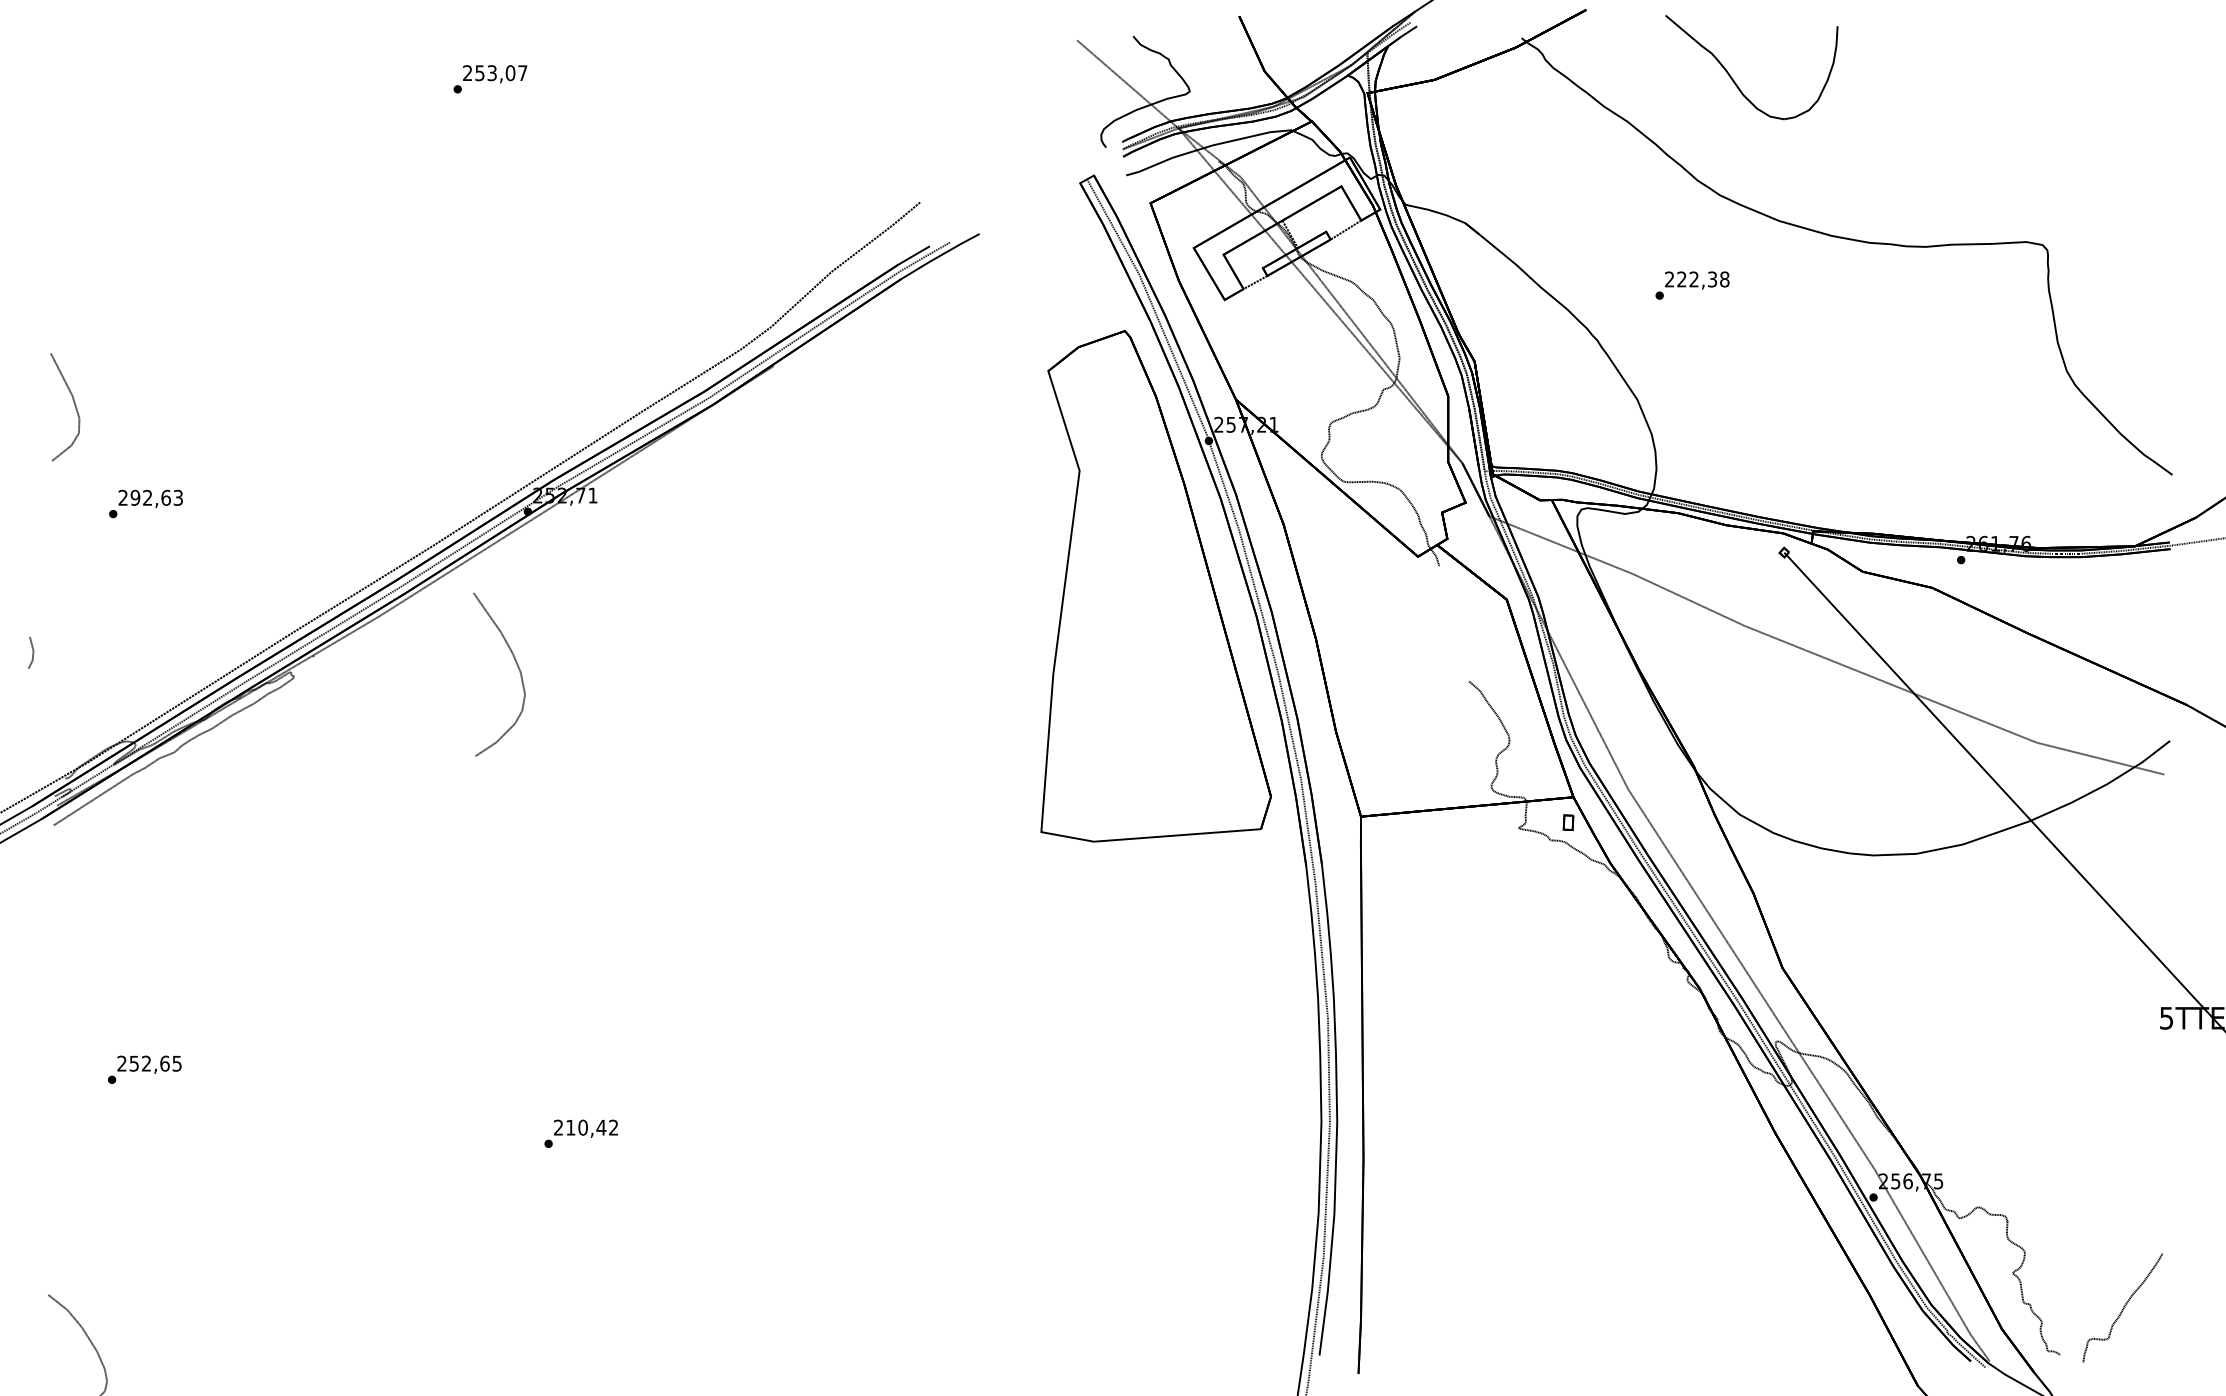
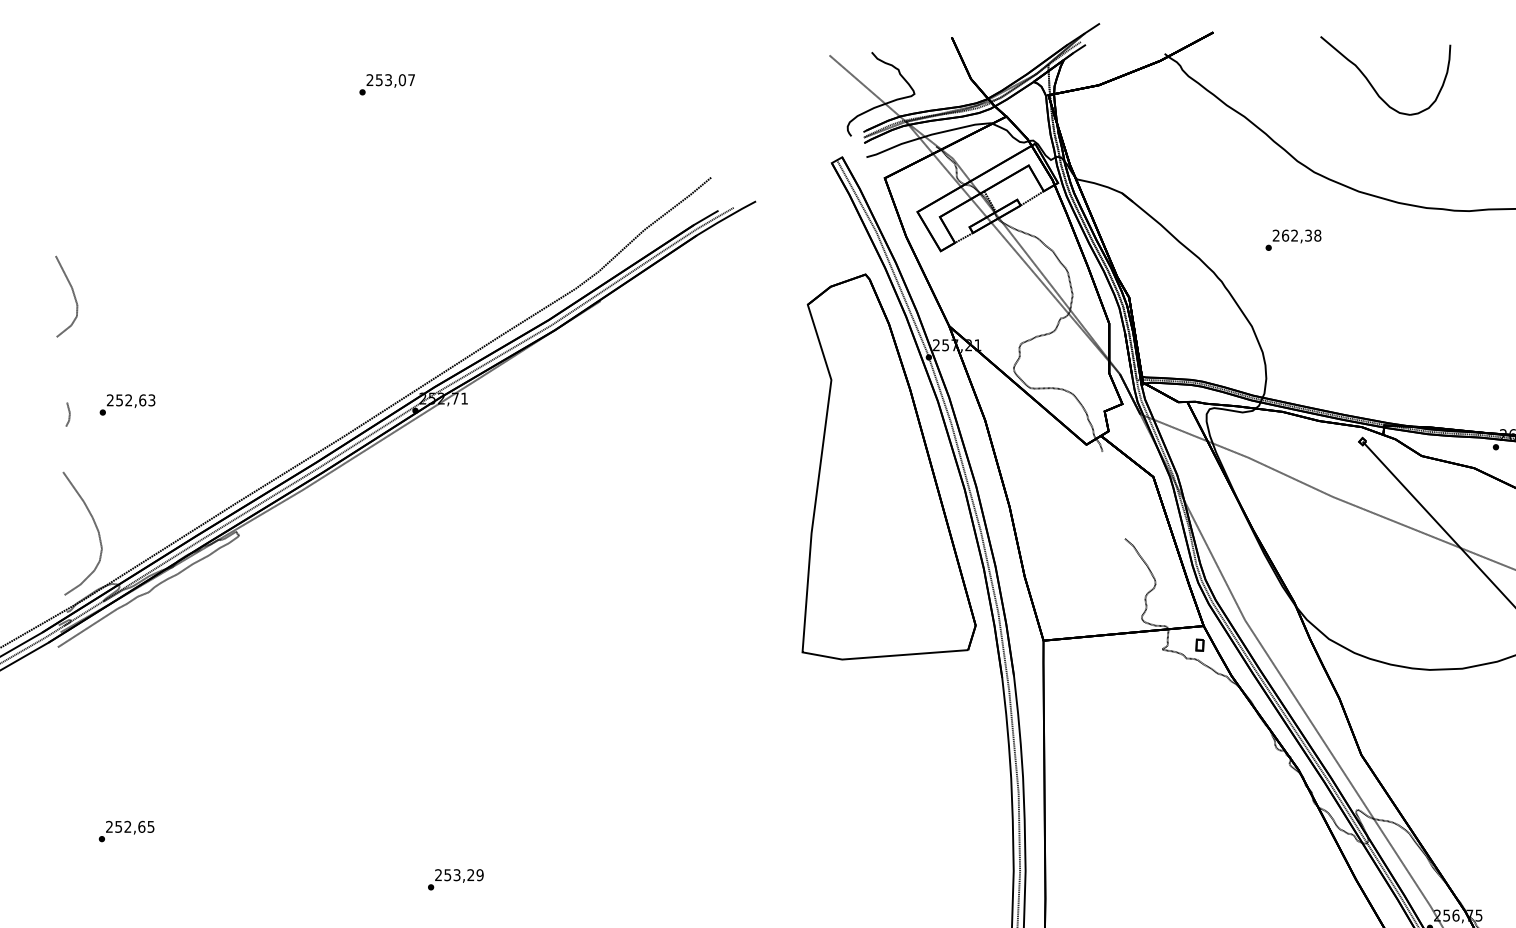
part: (1734, 80) -> (1372, 85), moved
text: (1681, 279) -> (1285, 235), 222,38 -> 262,38
curve: (73, 403) -> (72, 293), moved
text: (135, 497) -> (119, 400), 292,63 -> 252,63
line: (32, 652) -> (69, 414), moved
curve: (516, 665) -> (95, 526), moved
text: (592, 1127) -> (464, 875), 210,42 -> 253,29

